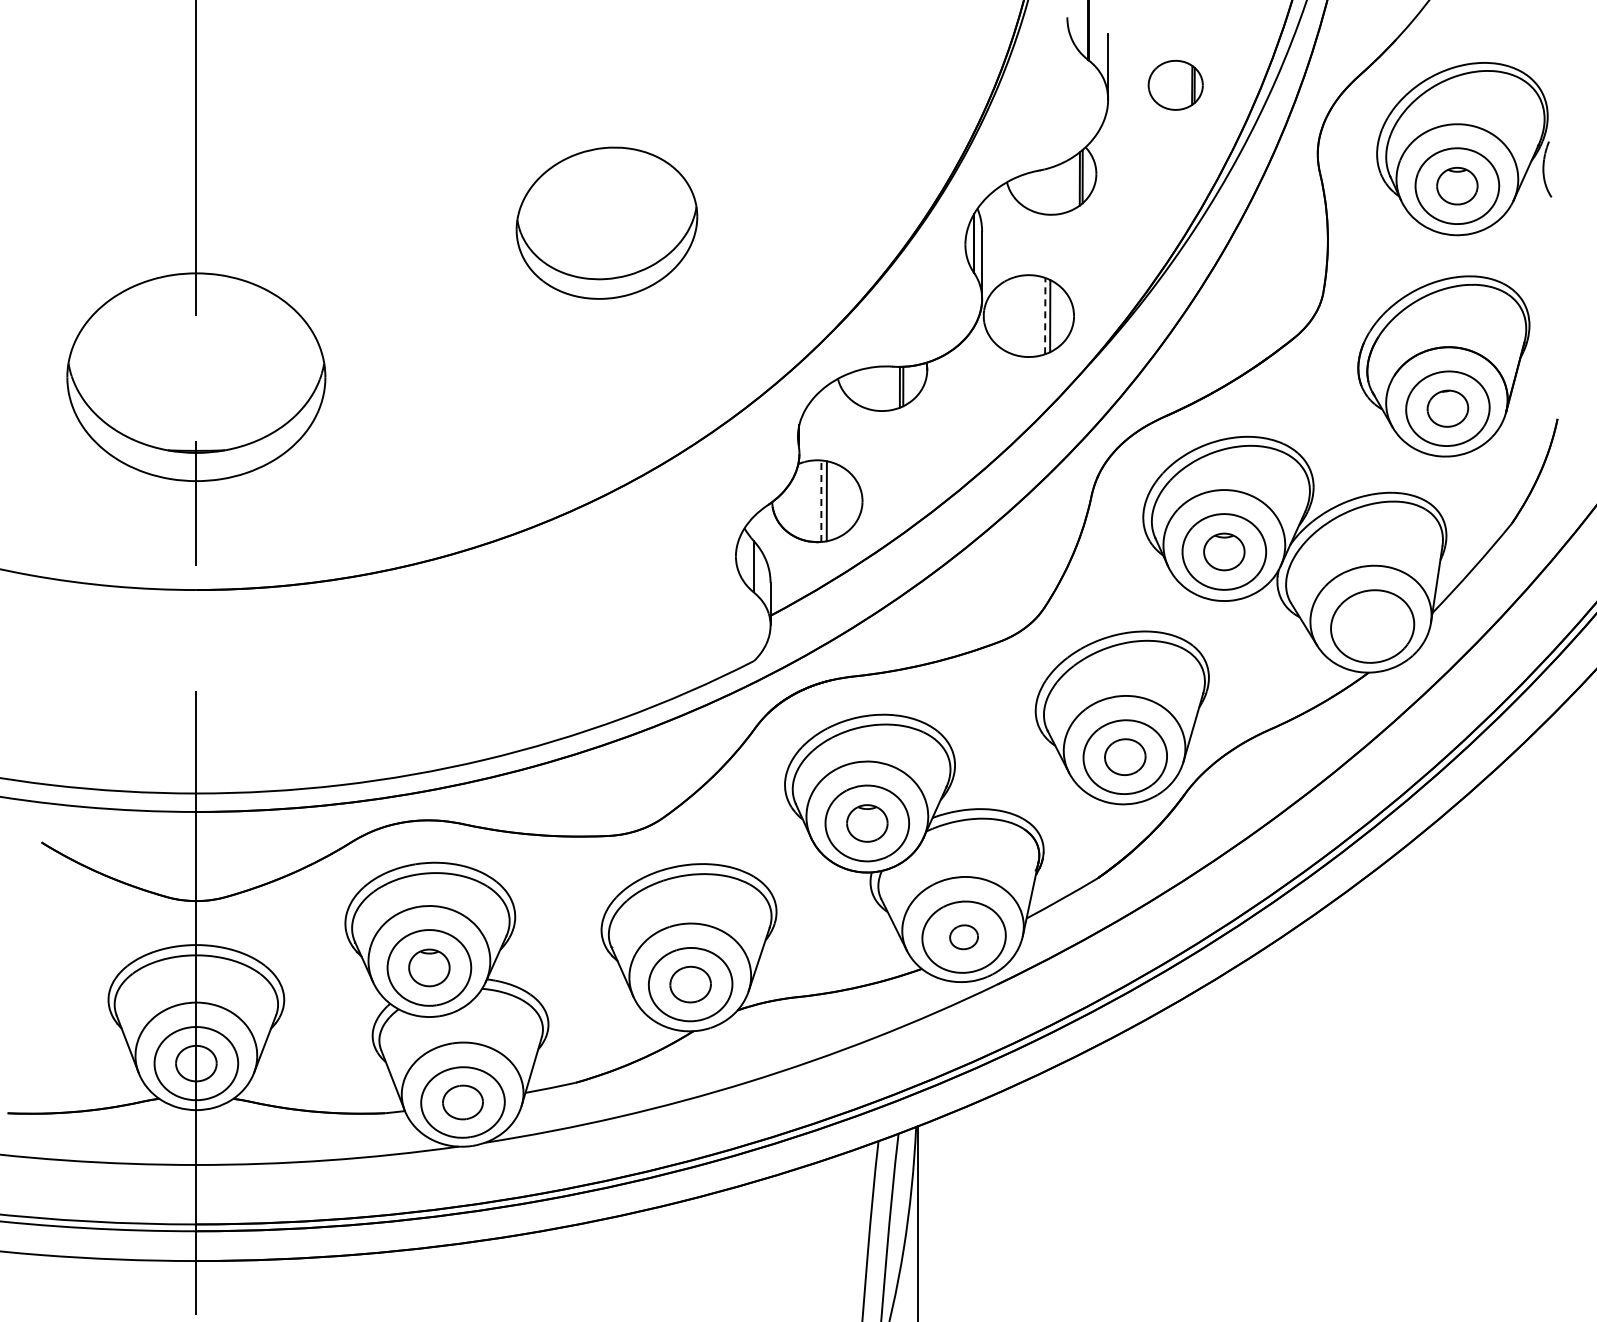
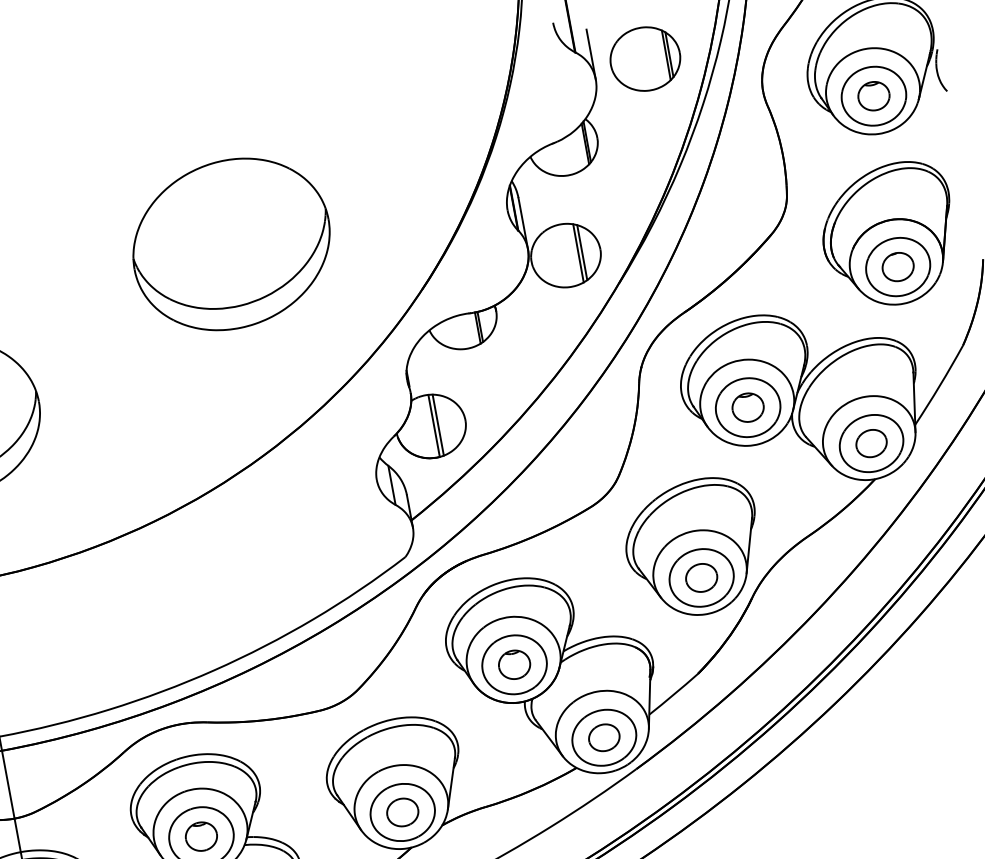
part: (1175, 85) -> (645, 59), size x1.67
part: (606, 223) -> (231, 244), size x1.43
line: (1045, 315) -> (578, 252), dashed -> solid
line: (821, 501) -> (434, 426), dashed -> solid
part: (1372, 626) -> (871, 443), added
part: (963, 937) -> (603, 738), size x1.43

